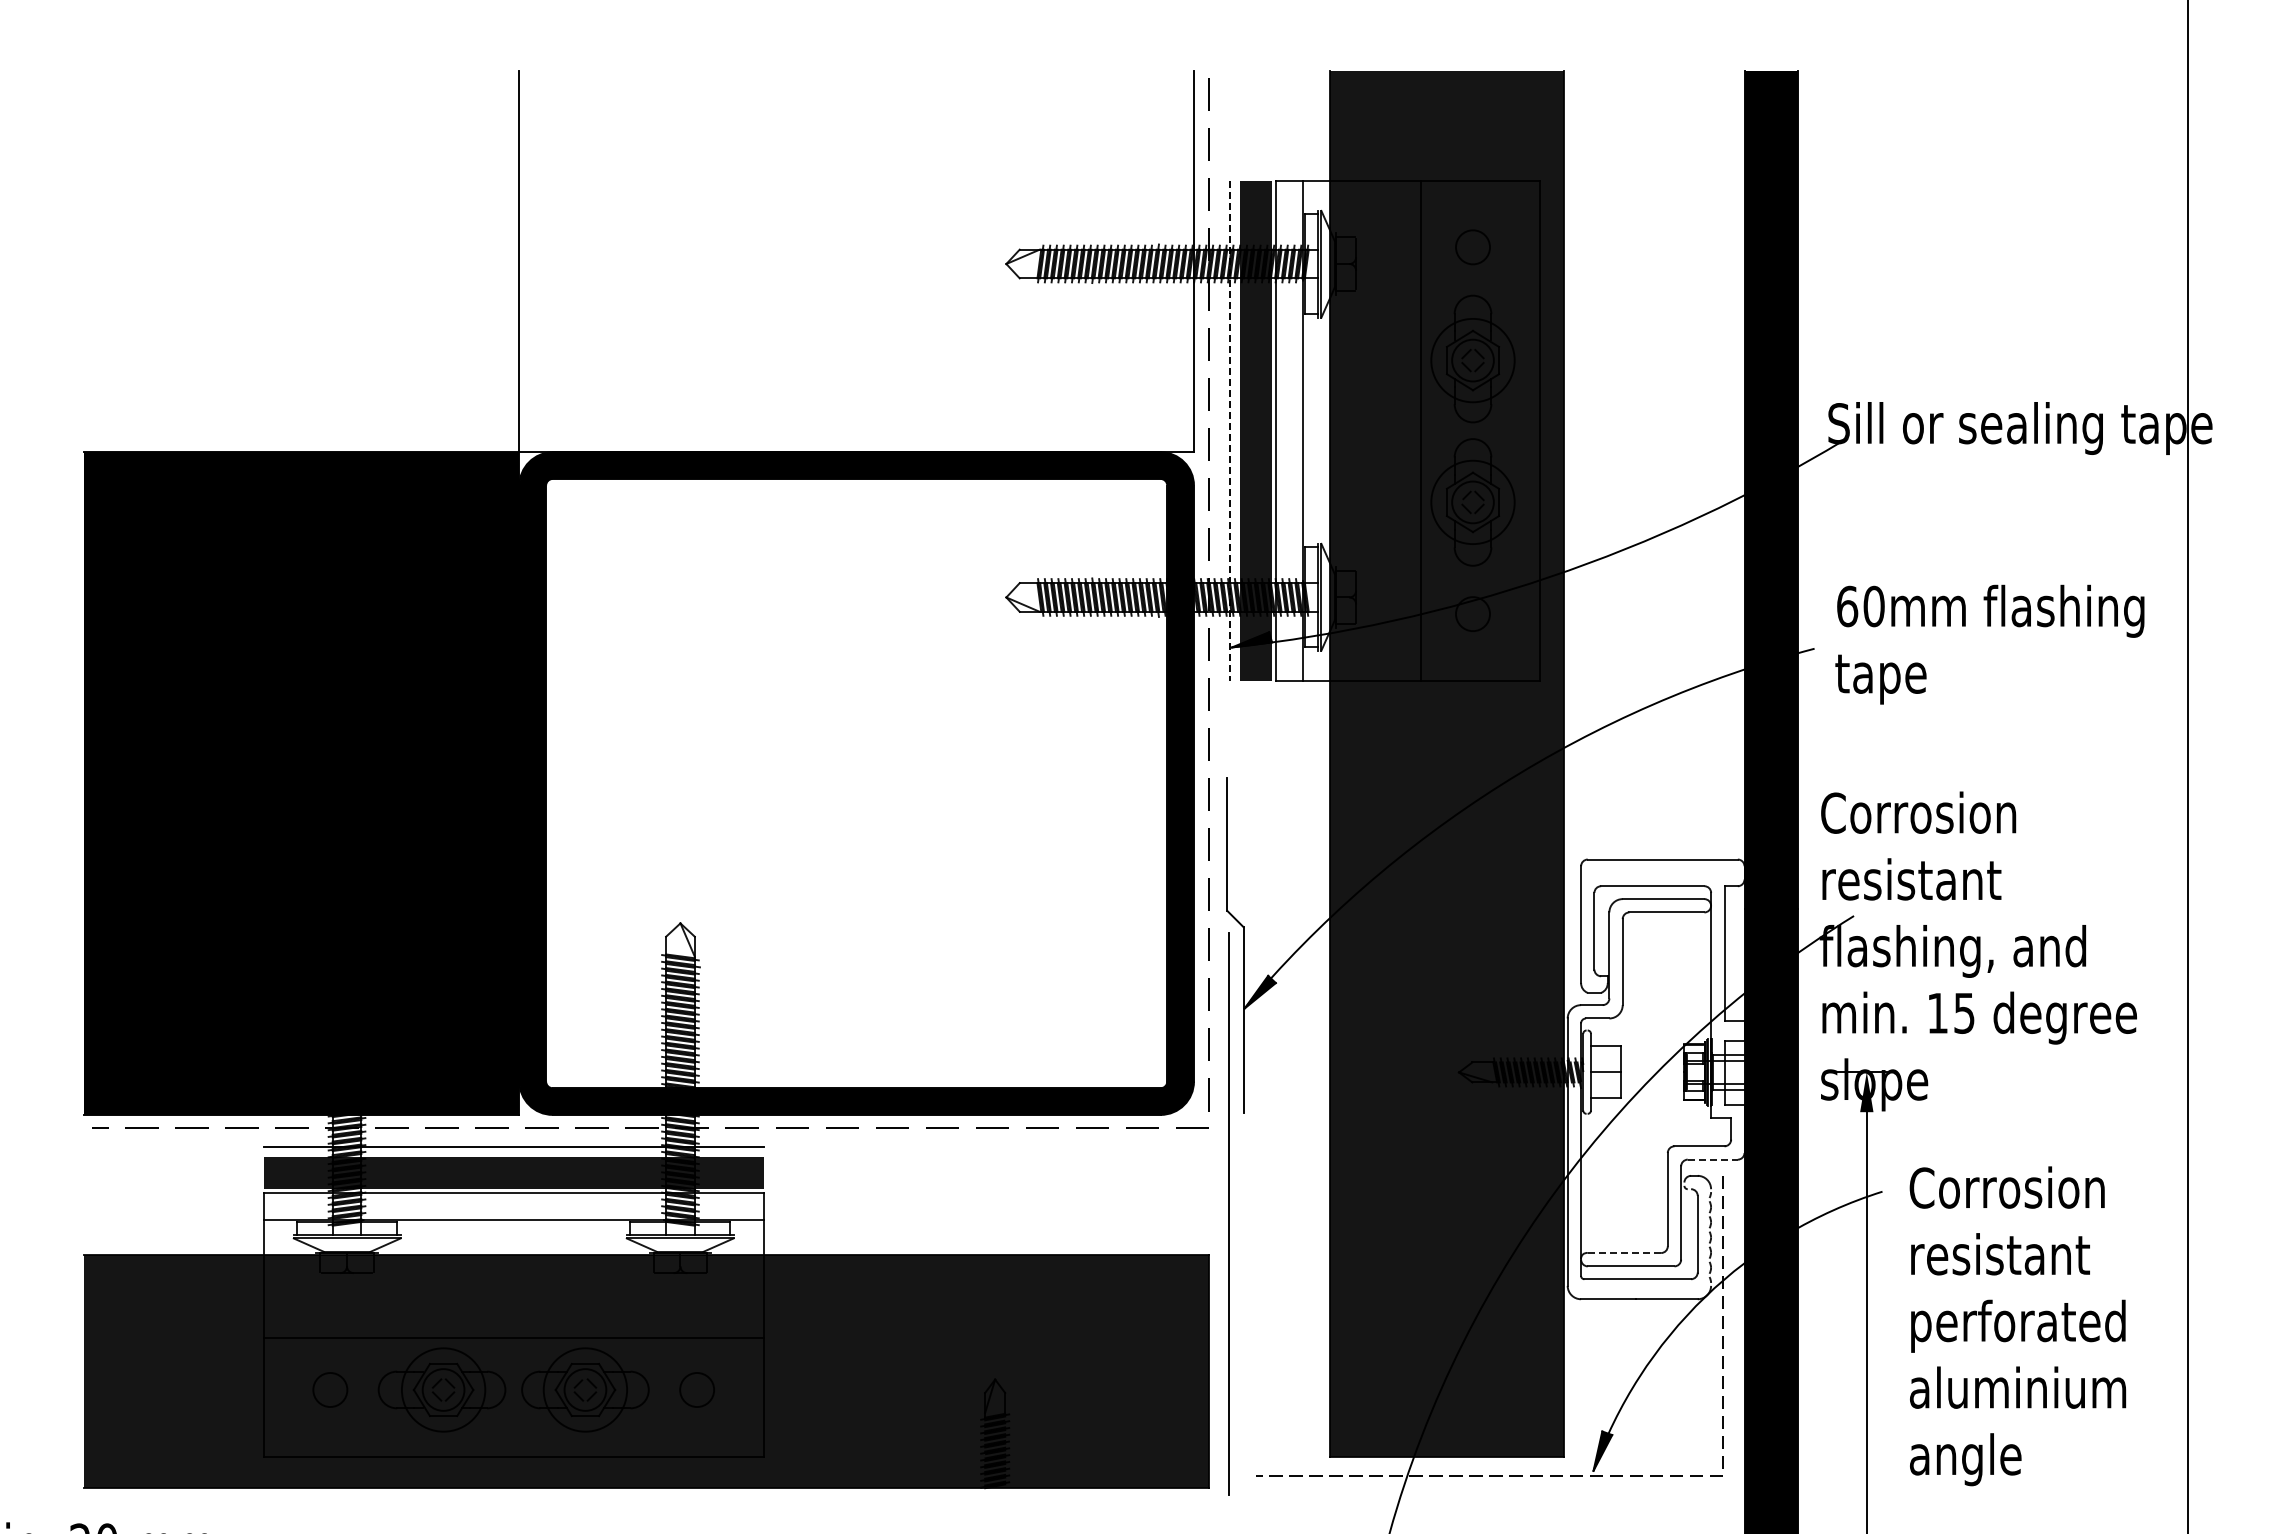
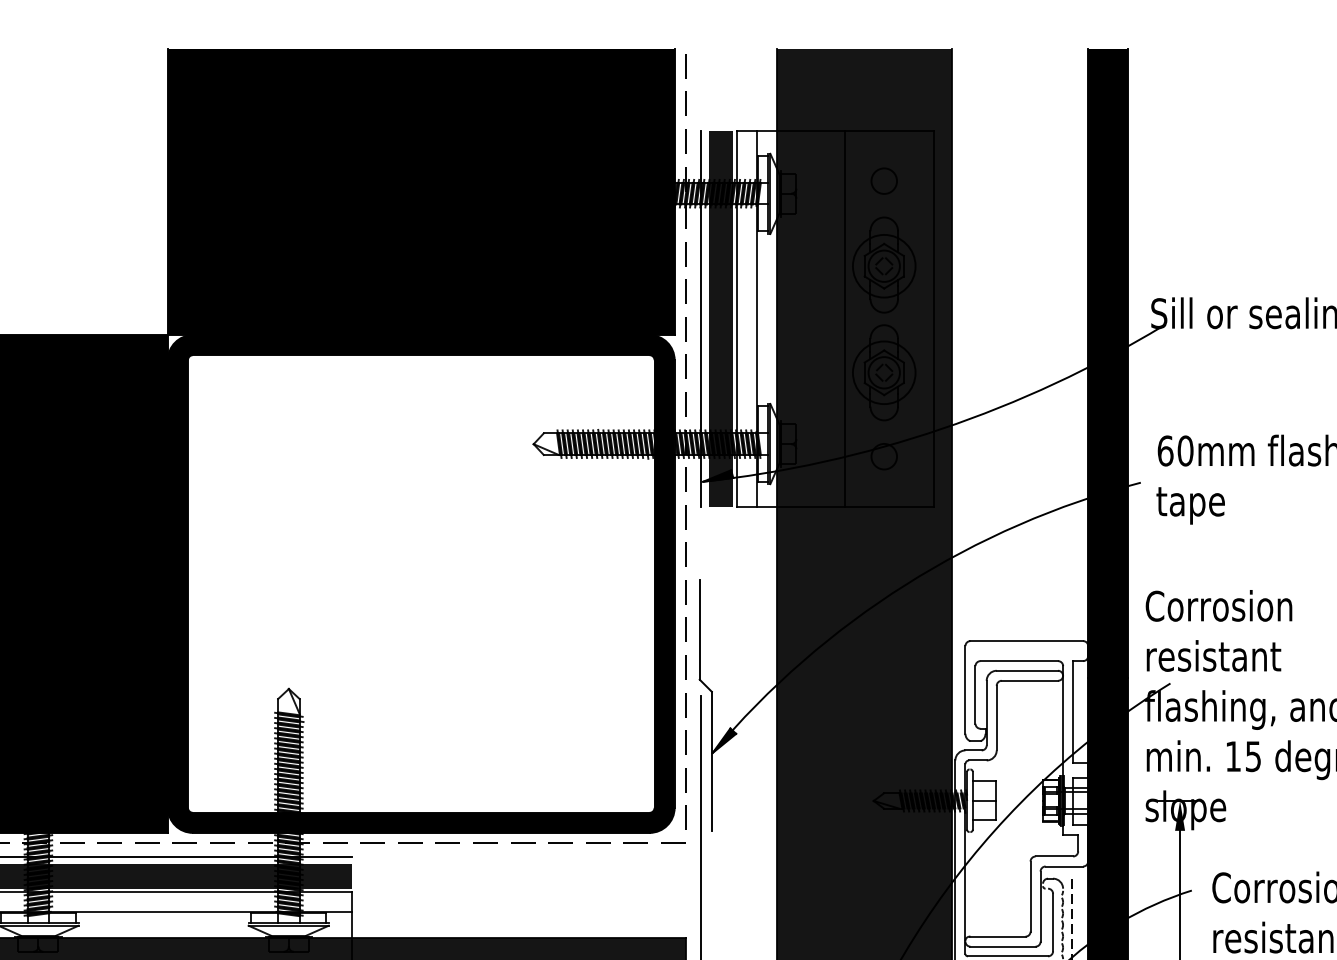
fill: (856, 261) -> (421, 191), added
line: (1229, 431) -> (701, 319), dashed -> solid
line: (1713, 1159) -> (1064, 866), dashed -> solid
line: (1624, 1253) -> (998, 937), dashed -> solid

